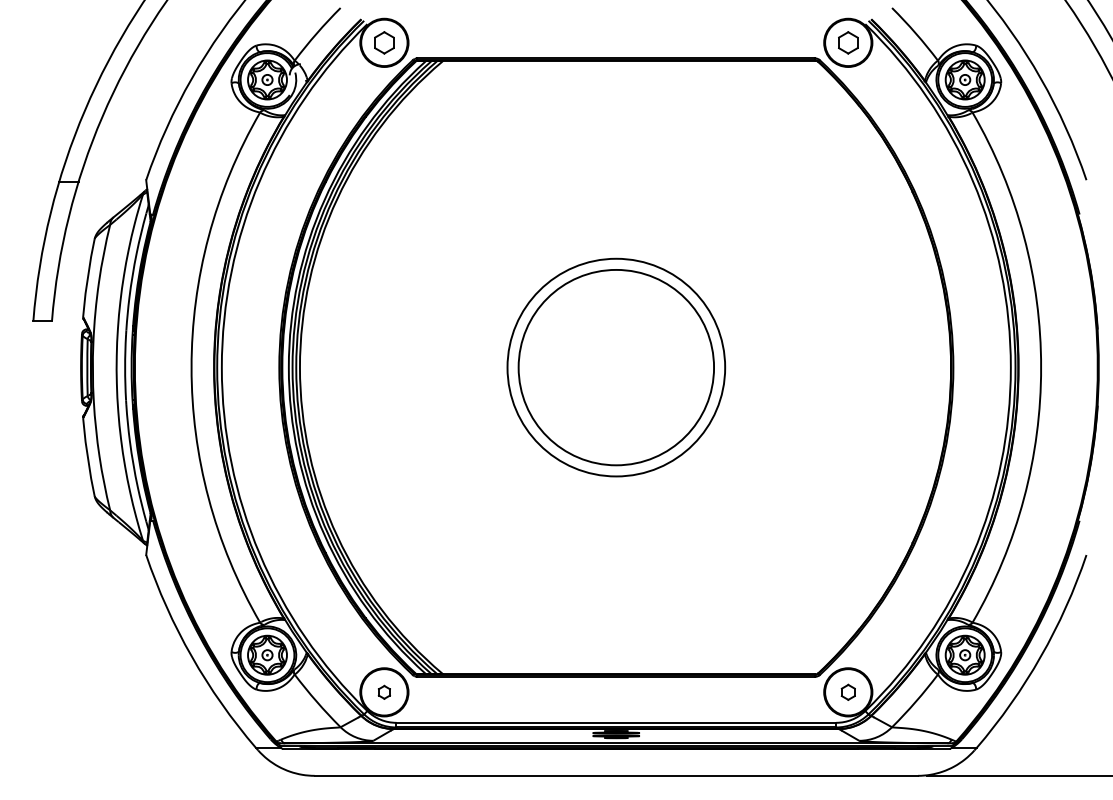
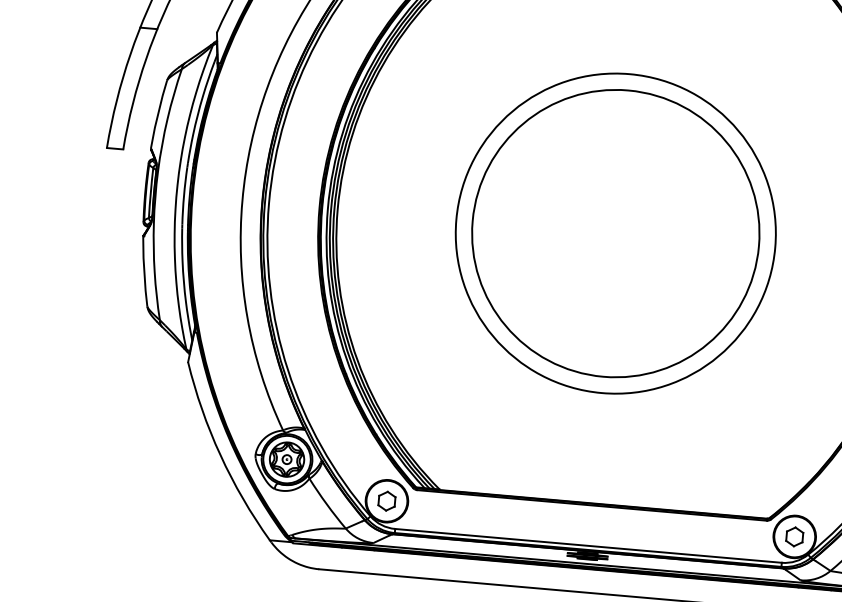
circle: (615, 367) -> (615, 233), size x1.67
circle: (616, 367) -> (615, 233), size x1.67
part: (384, 692) -> (387, 501), size x1.67
part: (848, 692) -> (794, 537), size x1.43

